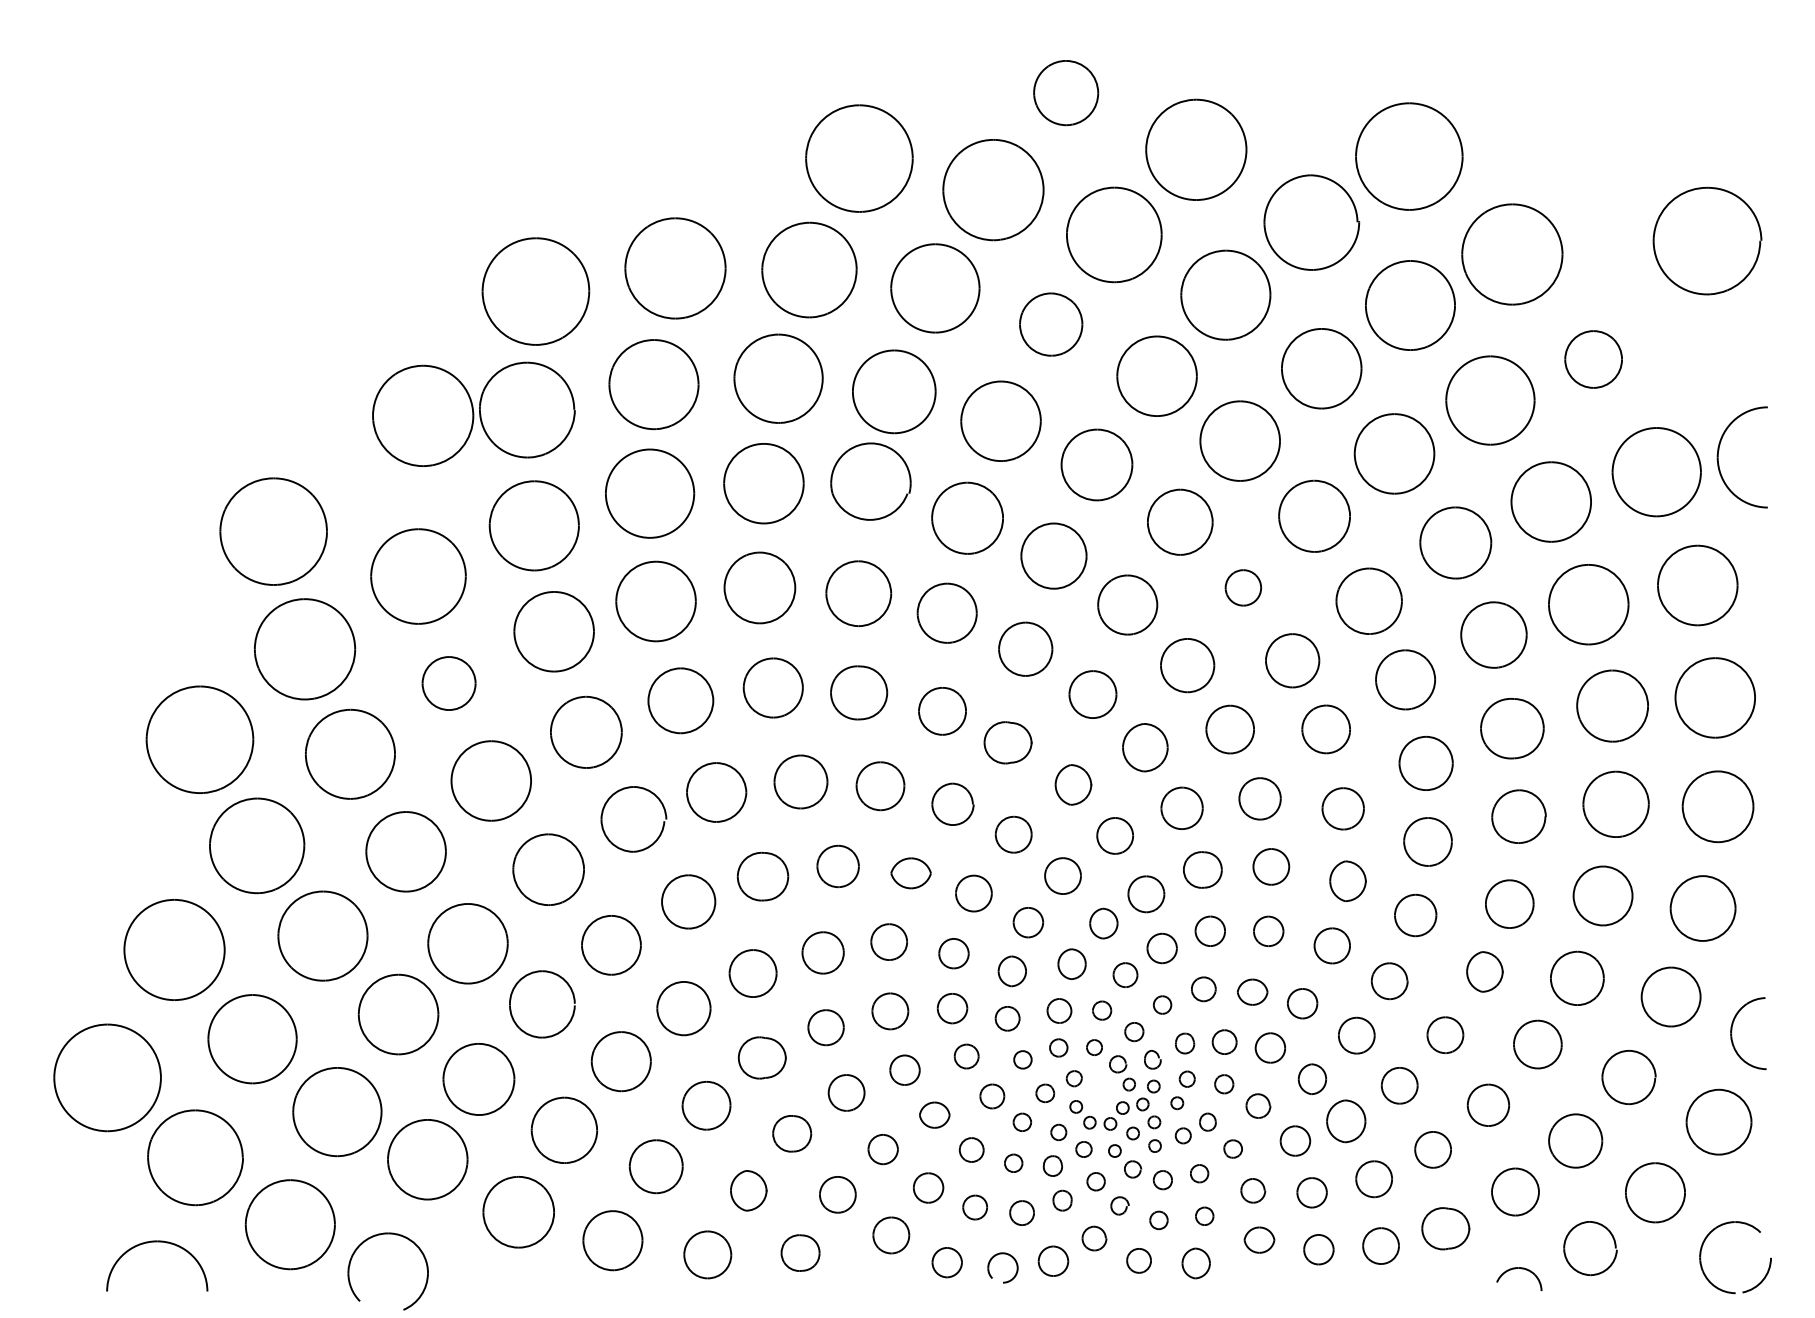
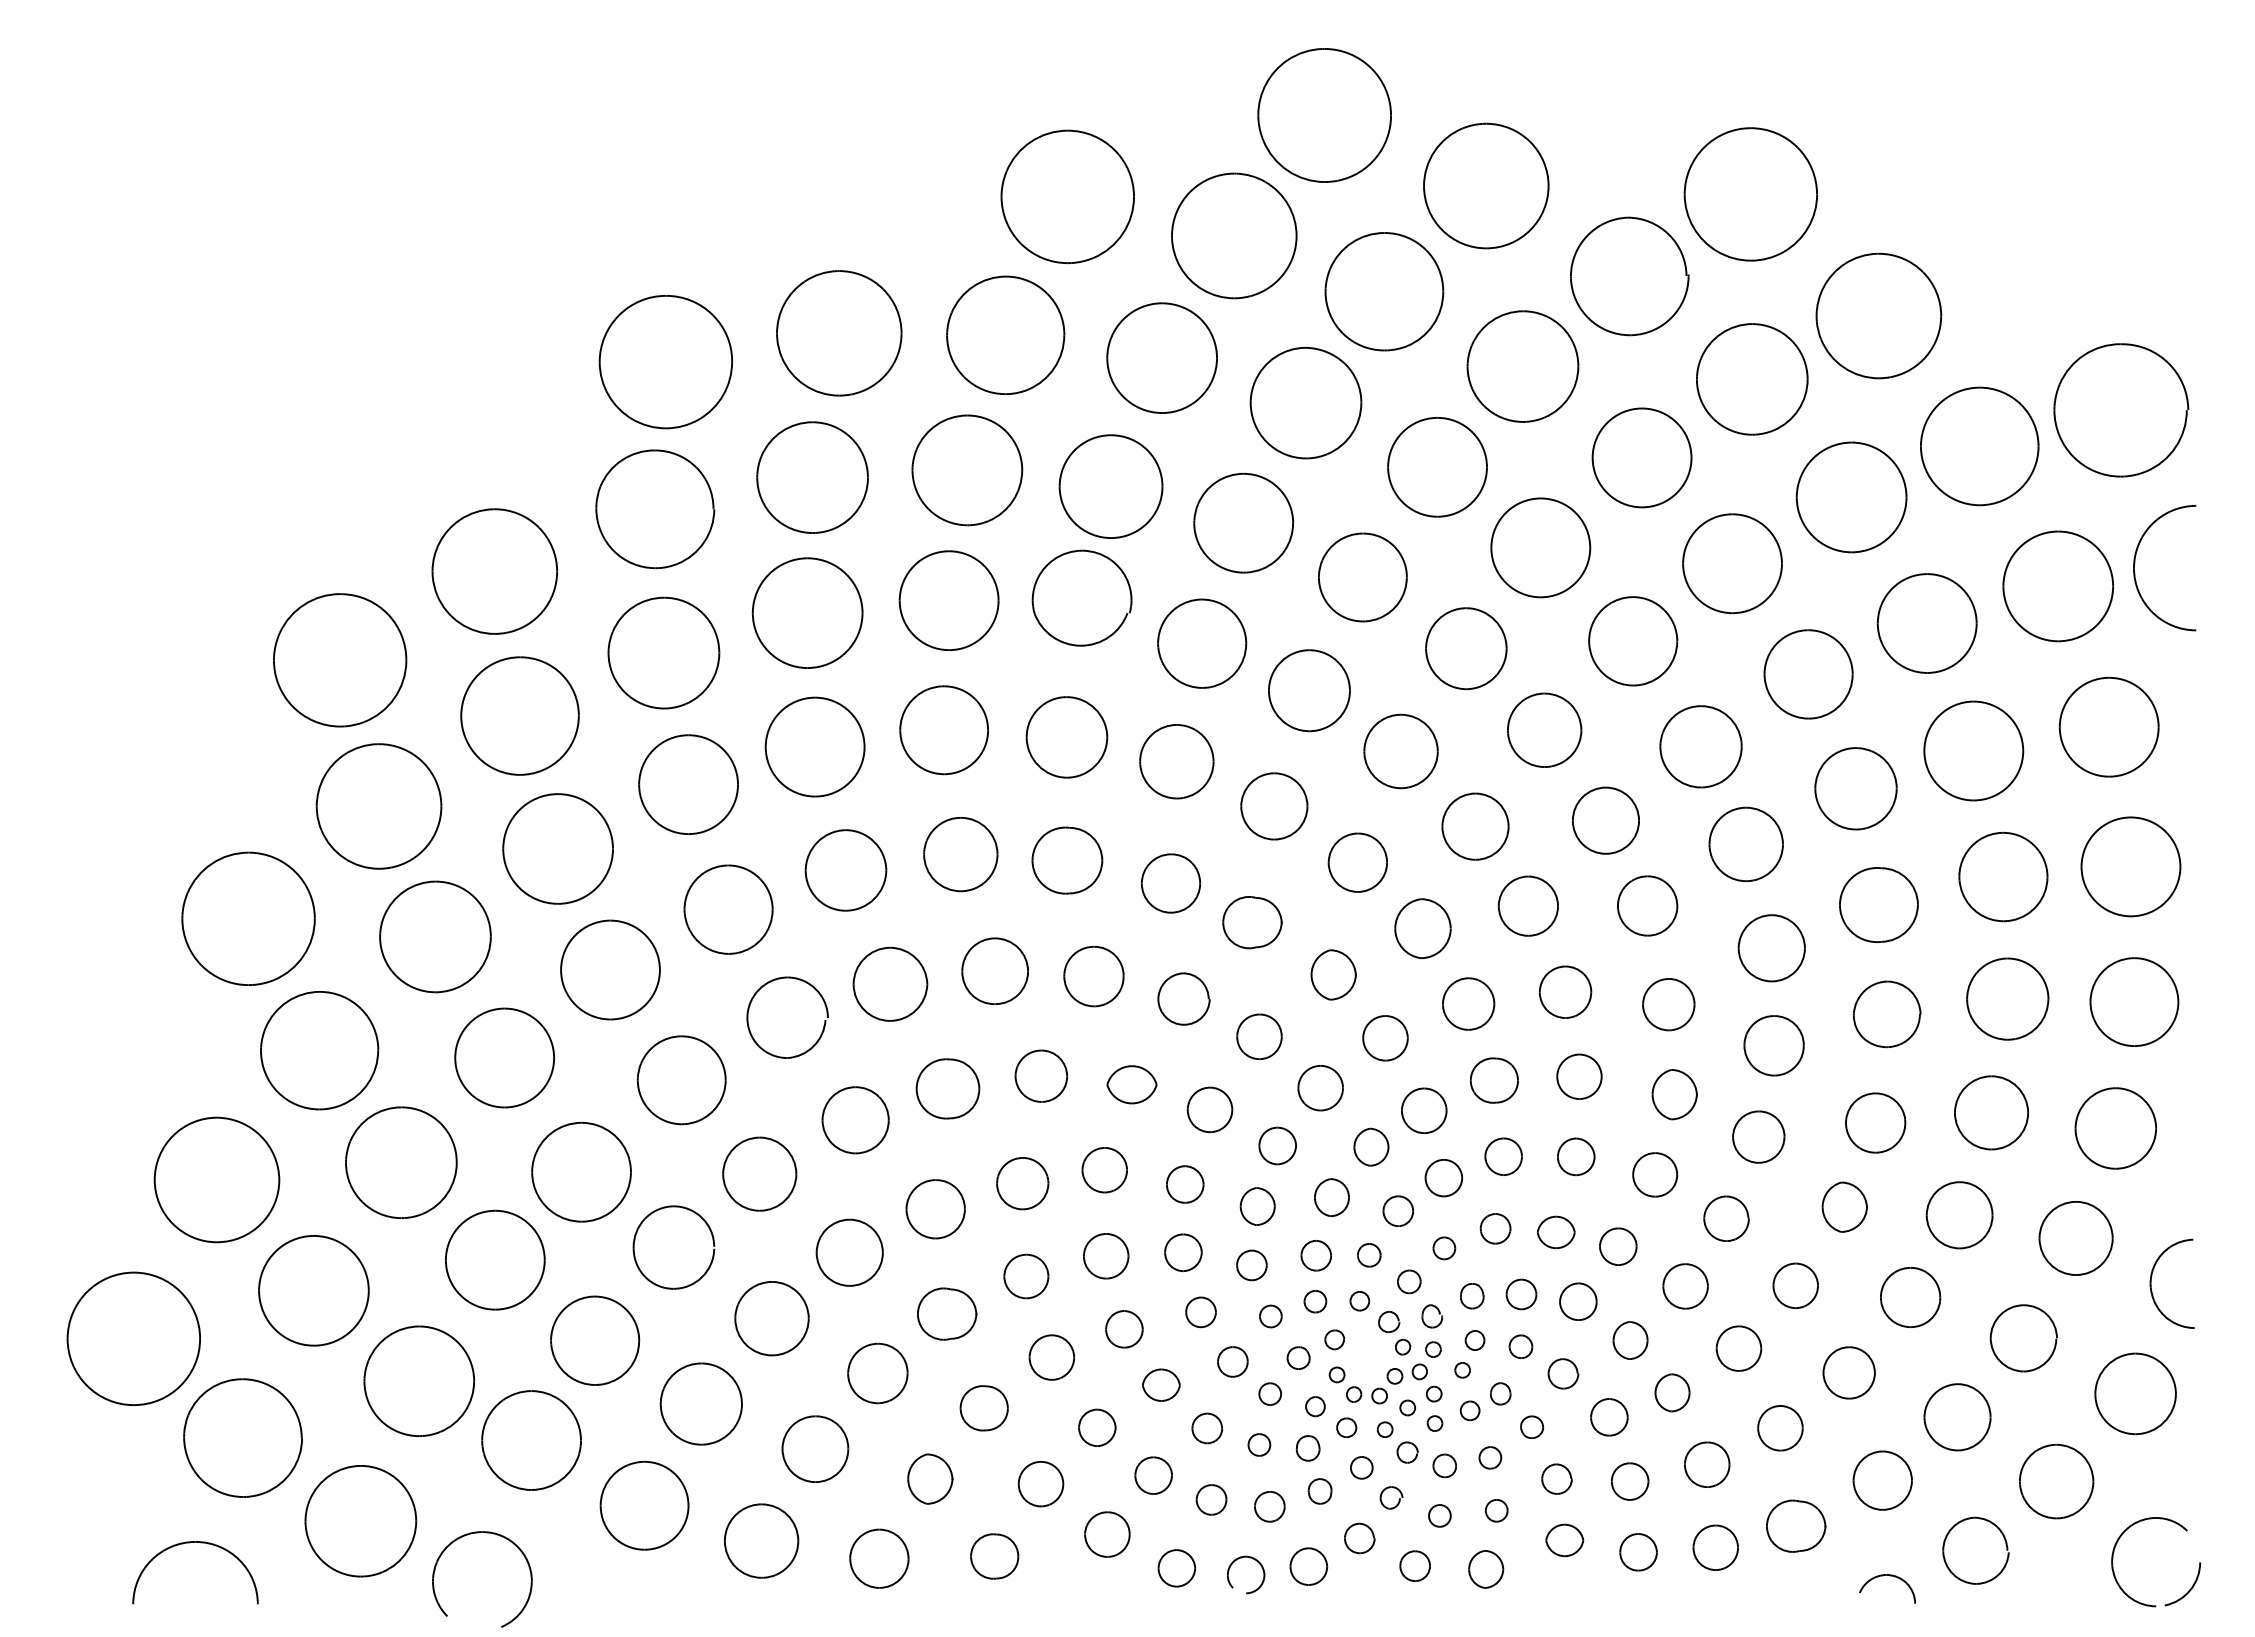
part: (1066, 93) -> (1324, 115), size x1.67
part: (1707, 241) -> (2121, 410), moved
part: (1050, 324) -> (1305, 402), size x1.43
part: (1593, 359) -> (1979, 446), size x1.67
part: (422, 415) -> (494, 571), moved
part: (1243, 587) -> (1544, 729), size x1.67
part: (448, 683) -> (557, 848), size x1.67
part: (1346, 1121) -> (1672, 1392), size x0.71

